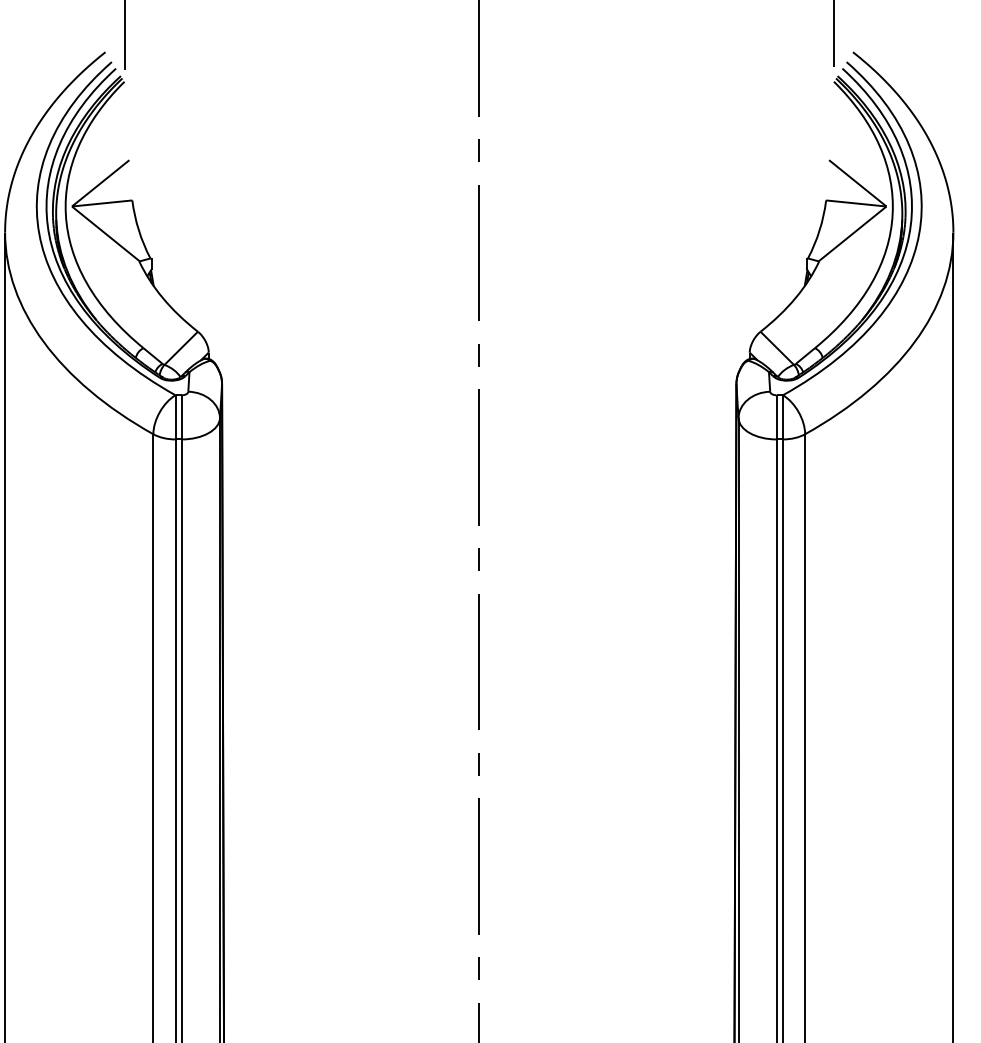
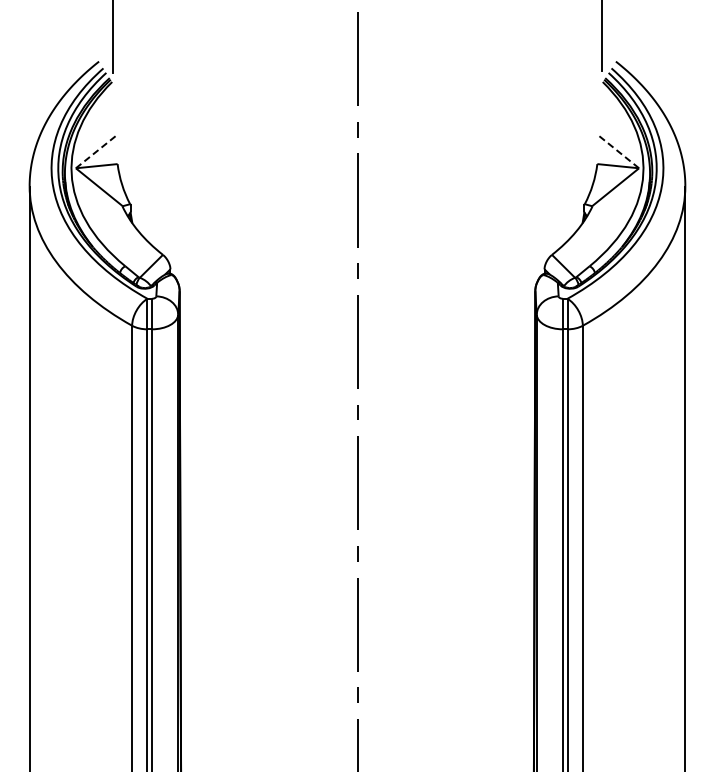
line: (100, 183) -> (95, 152), solid -> dashed
line: (858, 183) -> (619, 152), solid -> dashed

